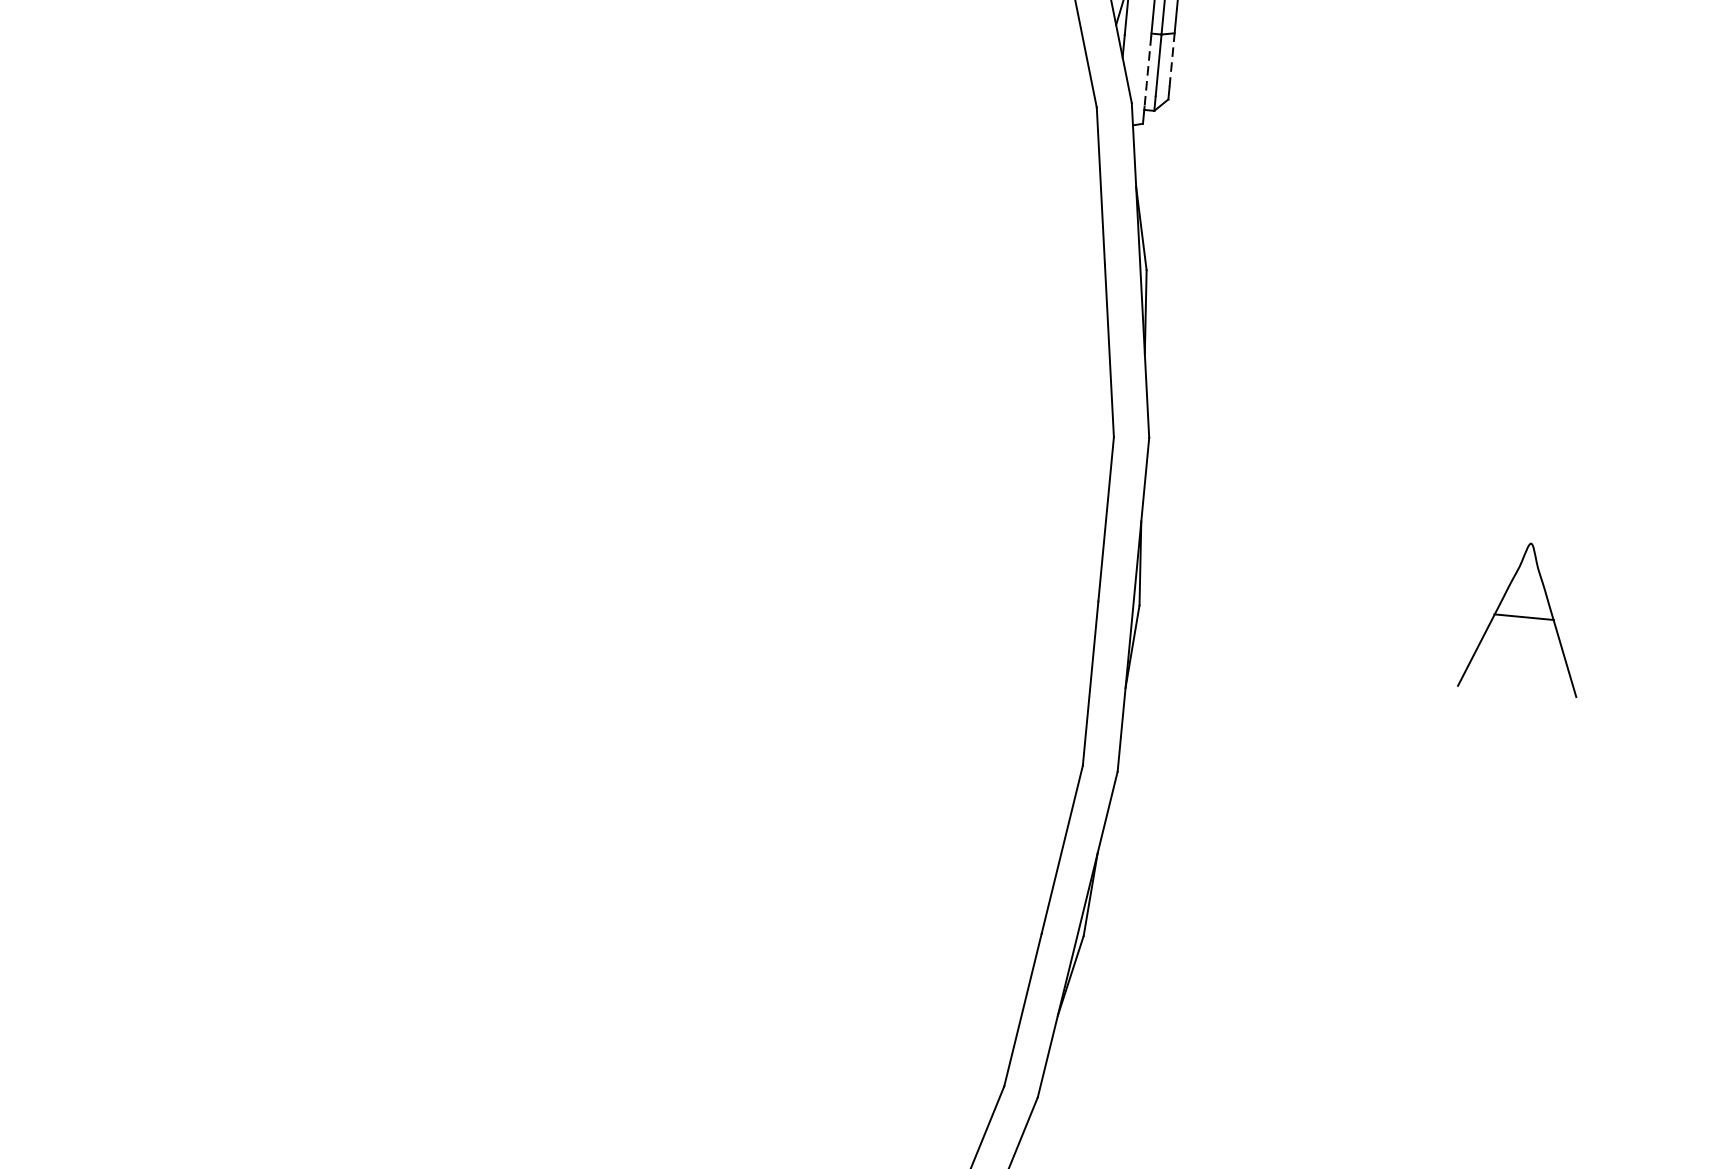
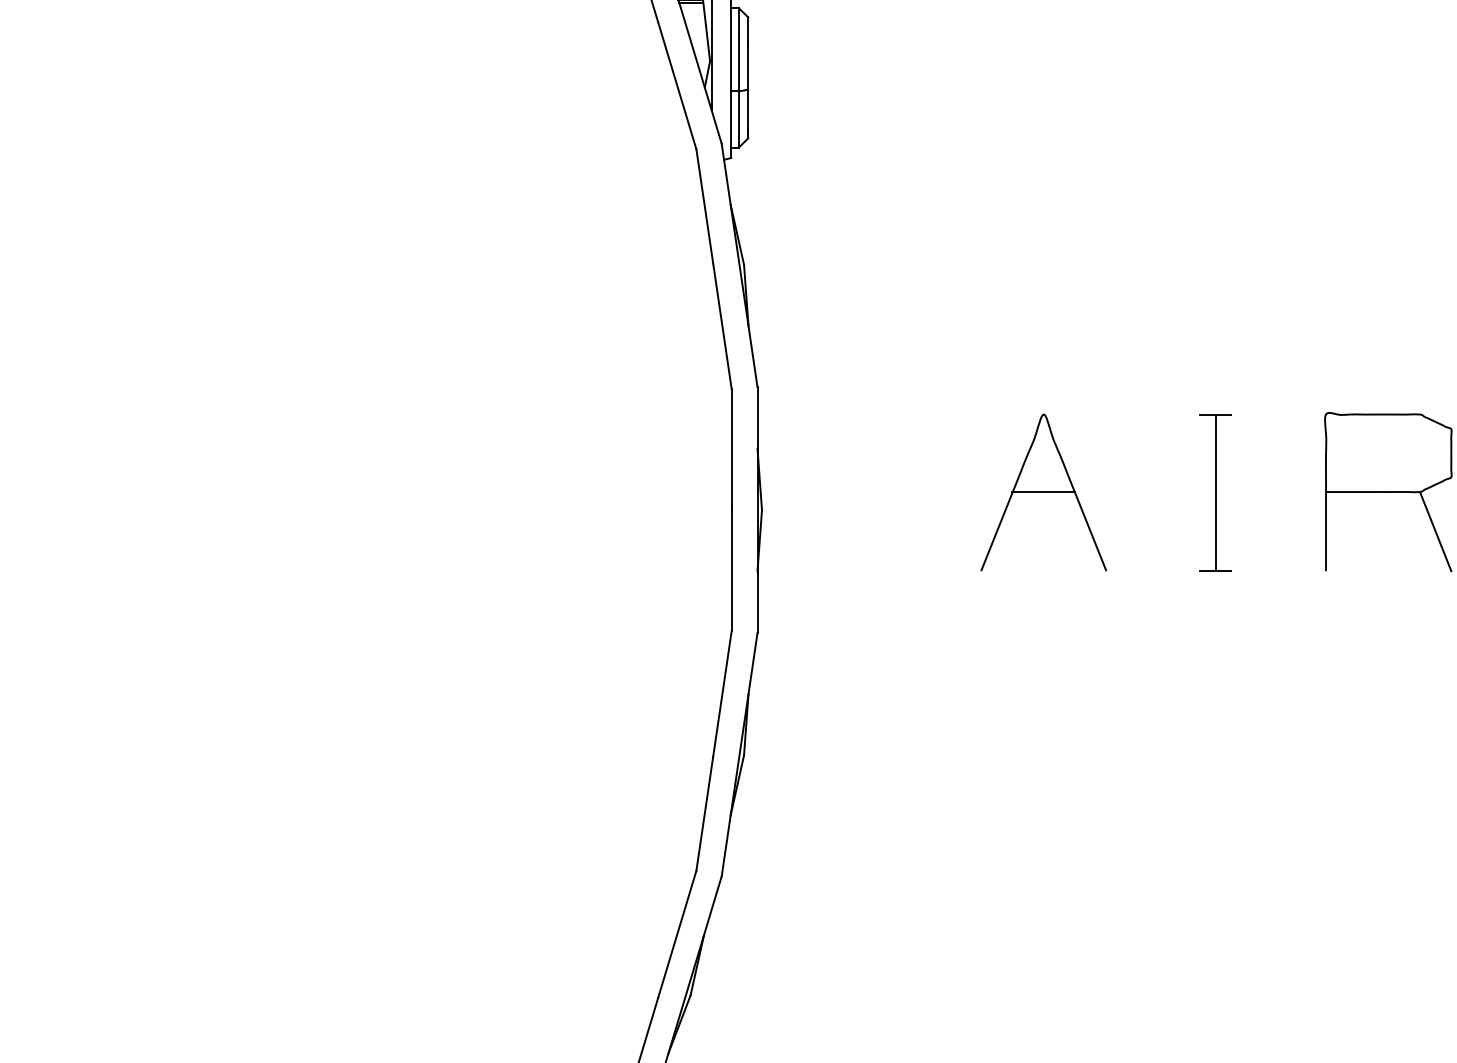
line: (1172, 60) -> (748, 109), dashed -> solid
line: (1148, 72) -> (731, 120), dashed -> solid
part: (1523, 617) -> (1043, 492), size x1.43

